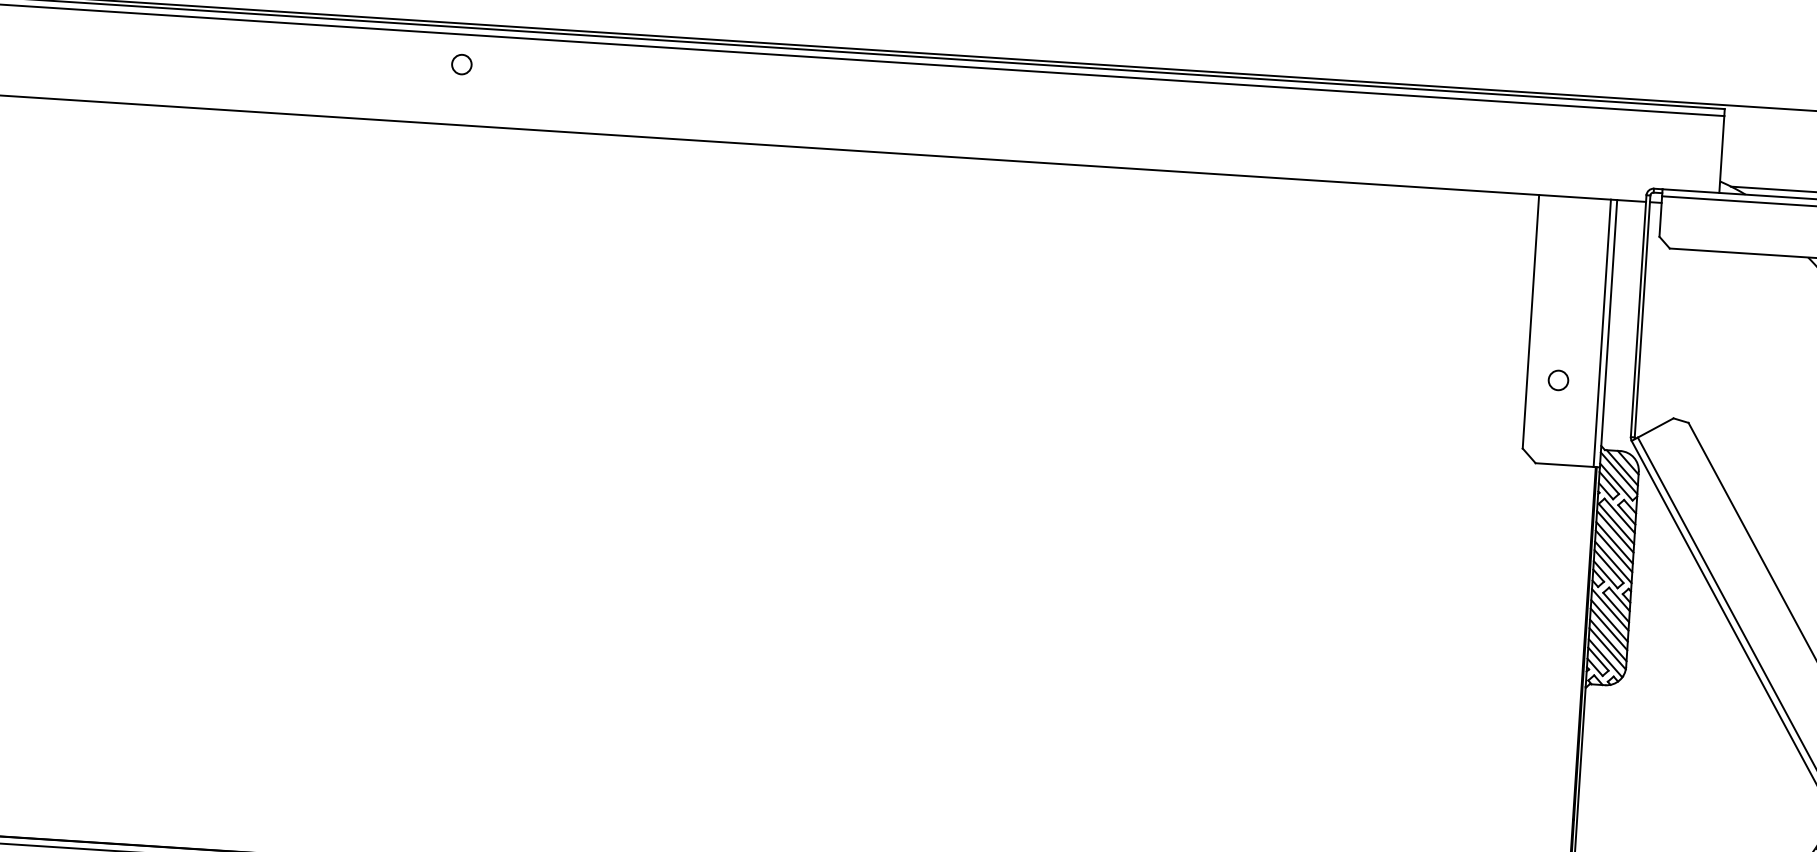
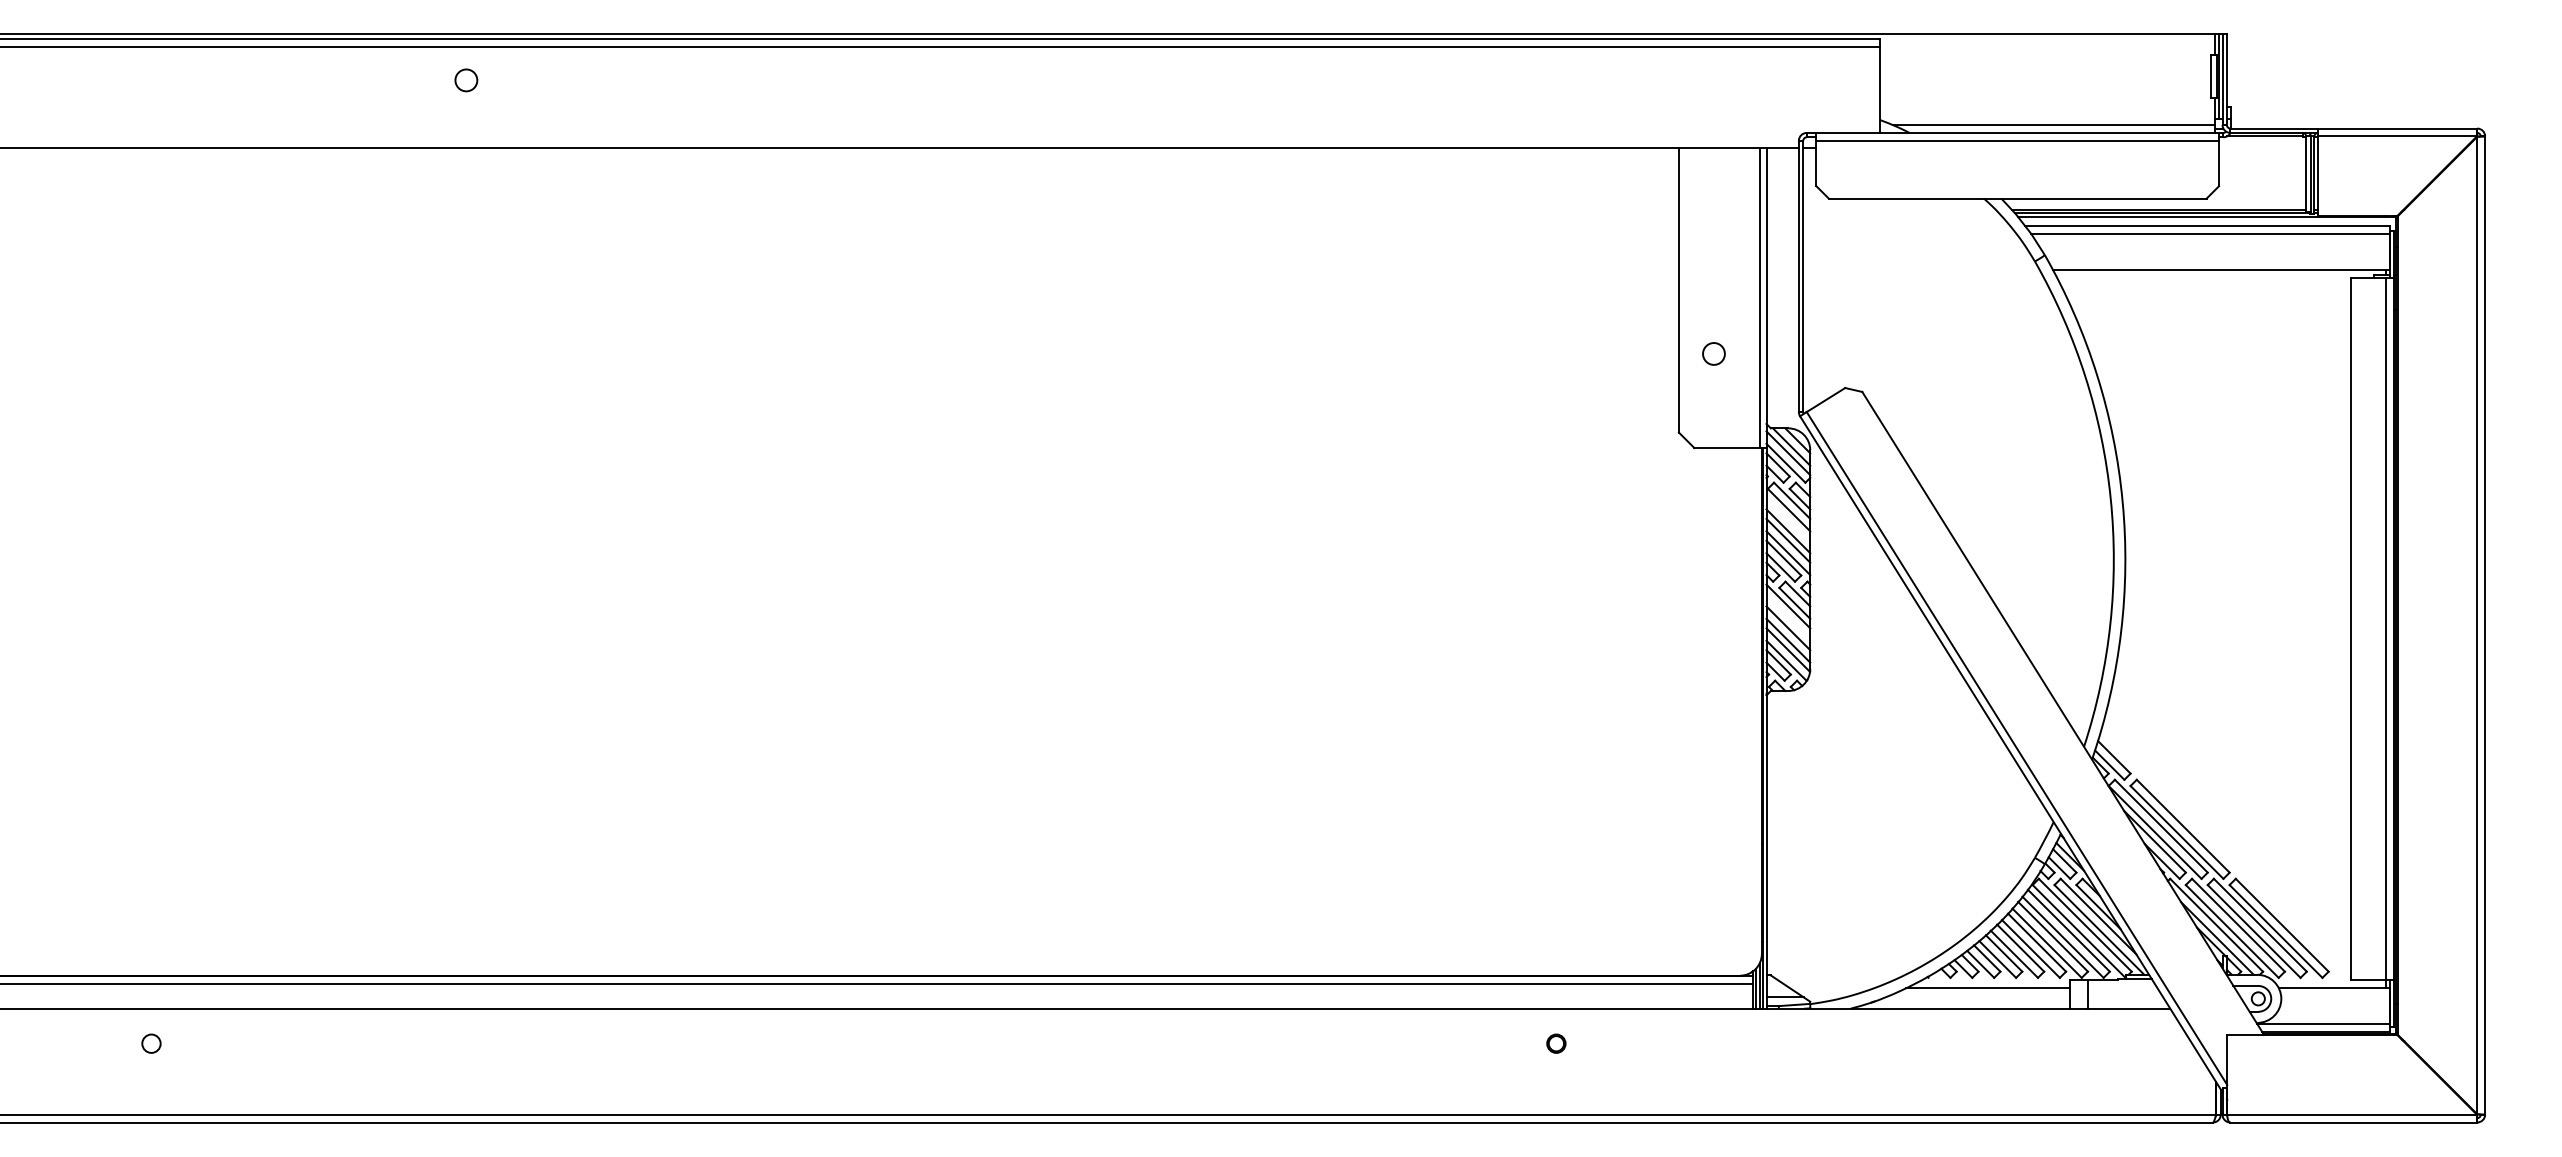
line: (1615, 531) -> (1788, 518), removed
line: (1609, 620) -> (1788, 618), removed

